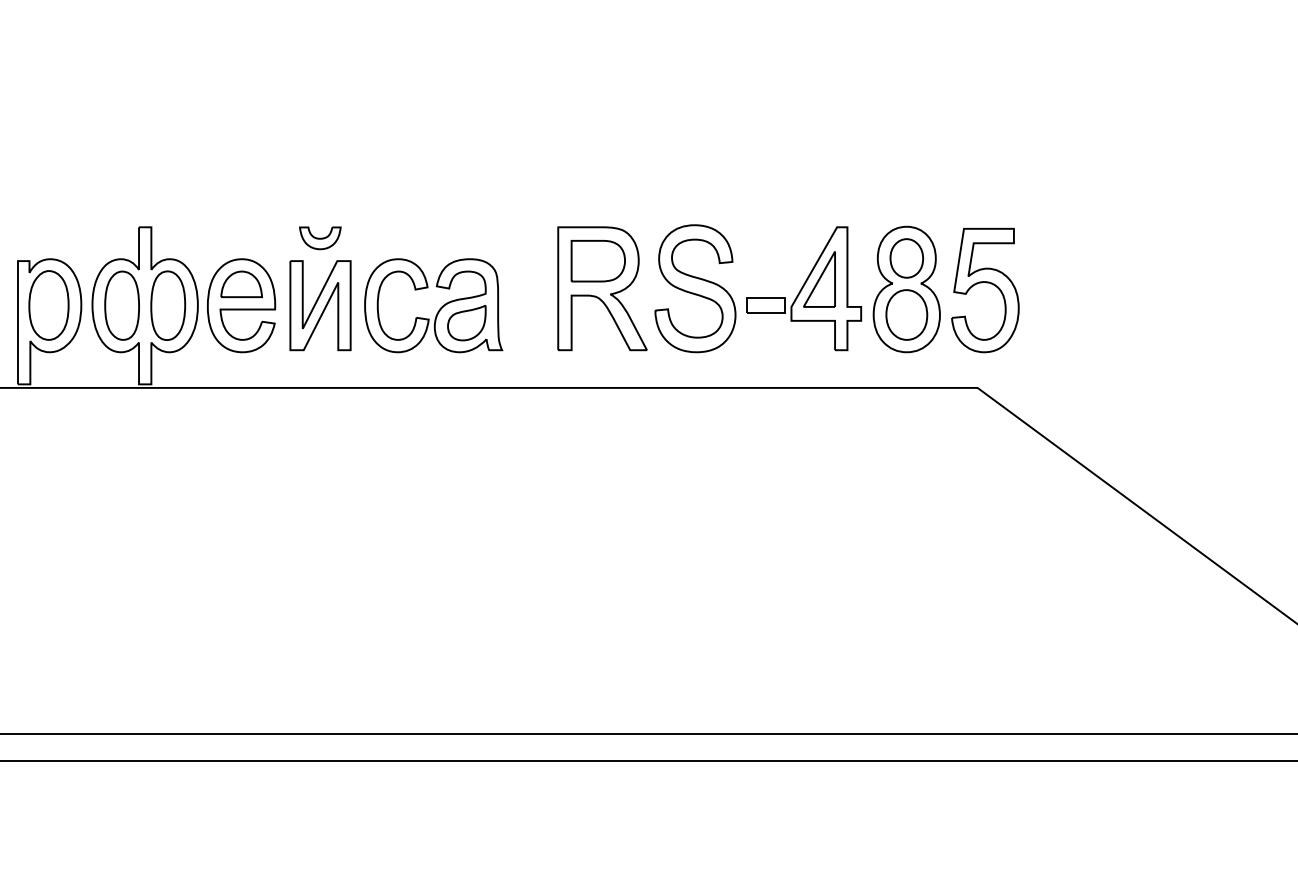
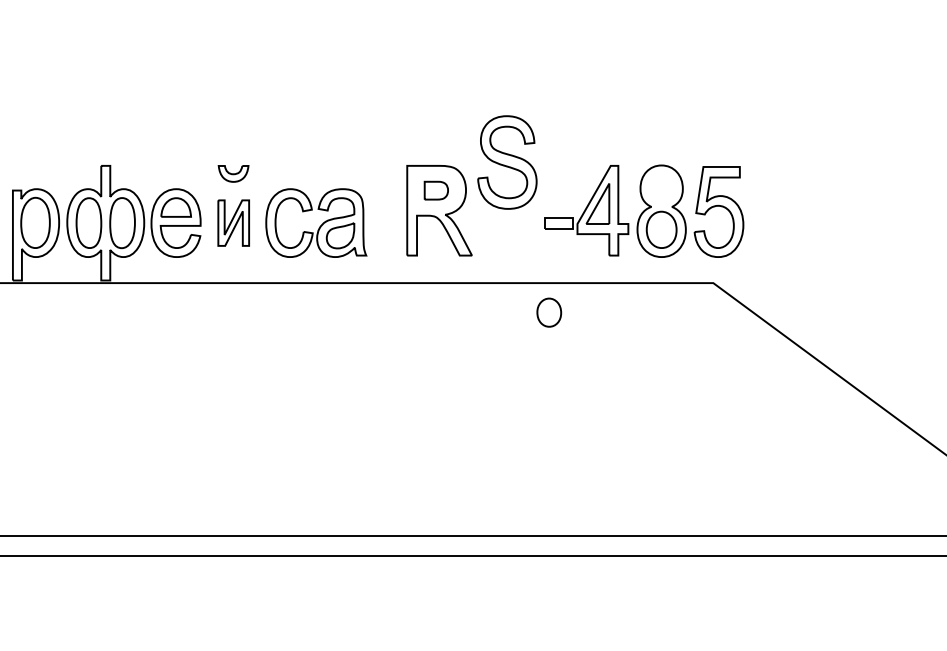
part: (906, 258) -> (549, 312), moved
part: (597, 261) -> (435, 190), size x0.6
part: (695, 288) -> (507, 162), moved
part: (320, 305) -> (233, 222), size x0.7

